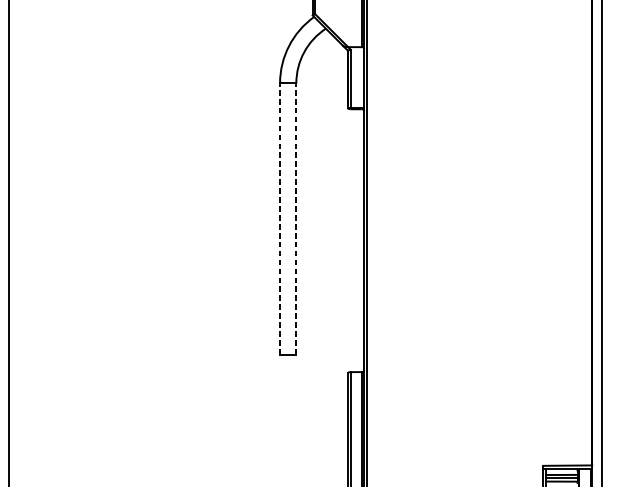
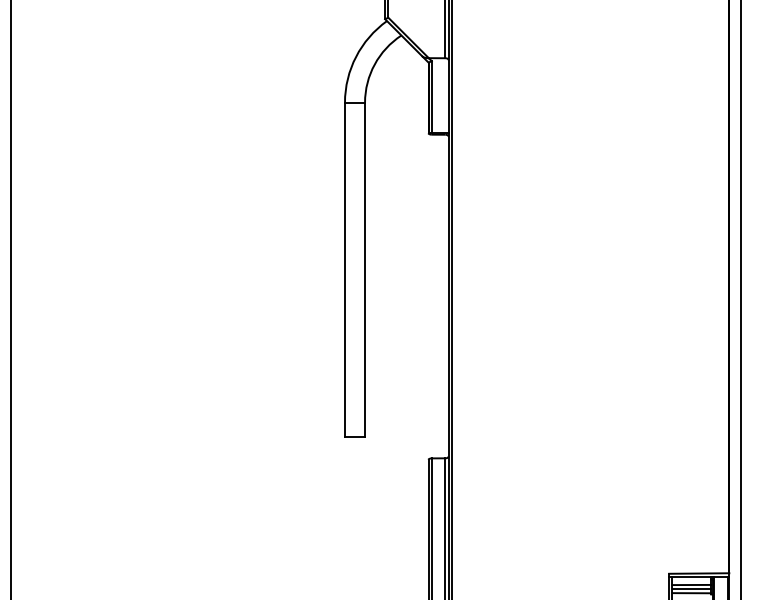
line: (279, 218) -> (344, 269), dashed -> solid
line: (296, 218) -> (365, 269), dashed -> solid

